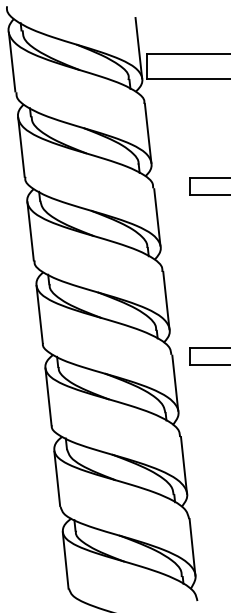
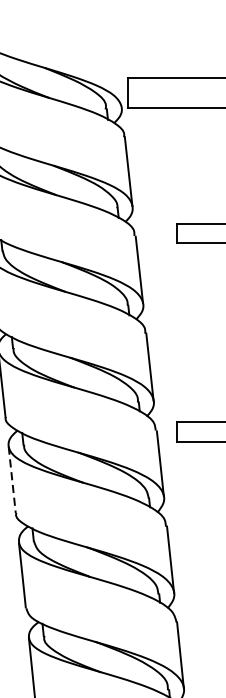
line: (138, 47) -> (117, 71), removed
line: (48, 396) -> (12, 479), solid -> dashed

